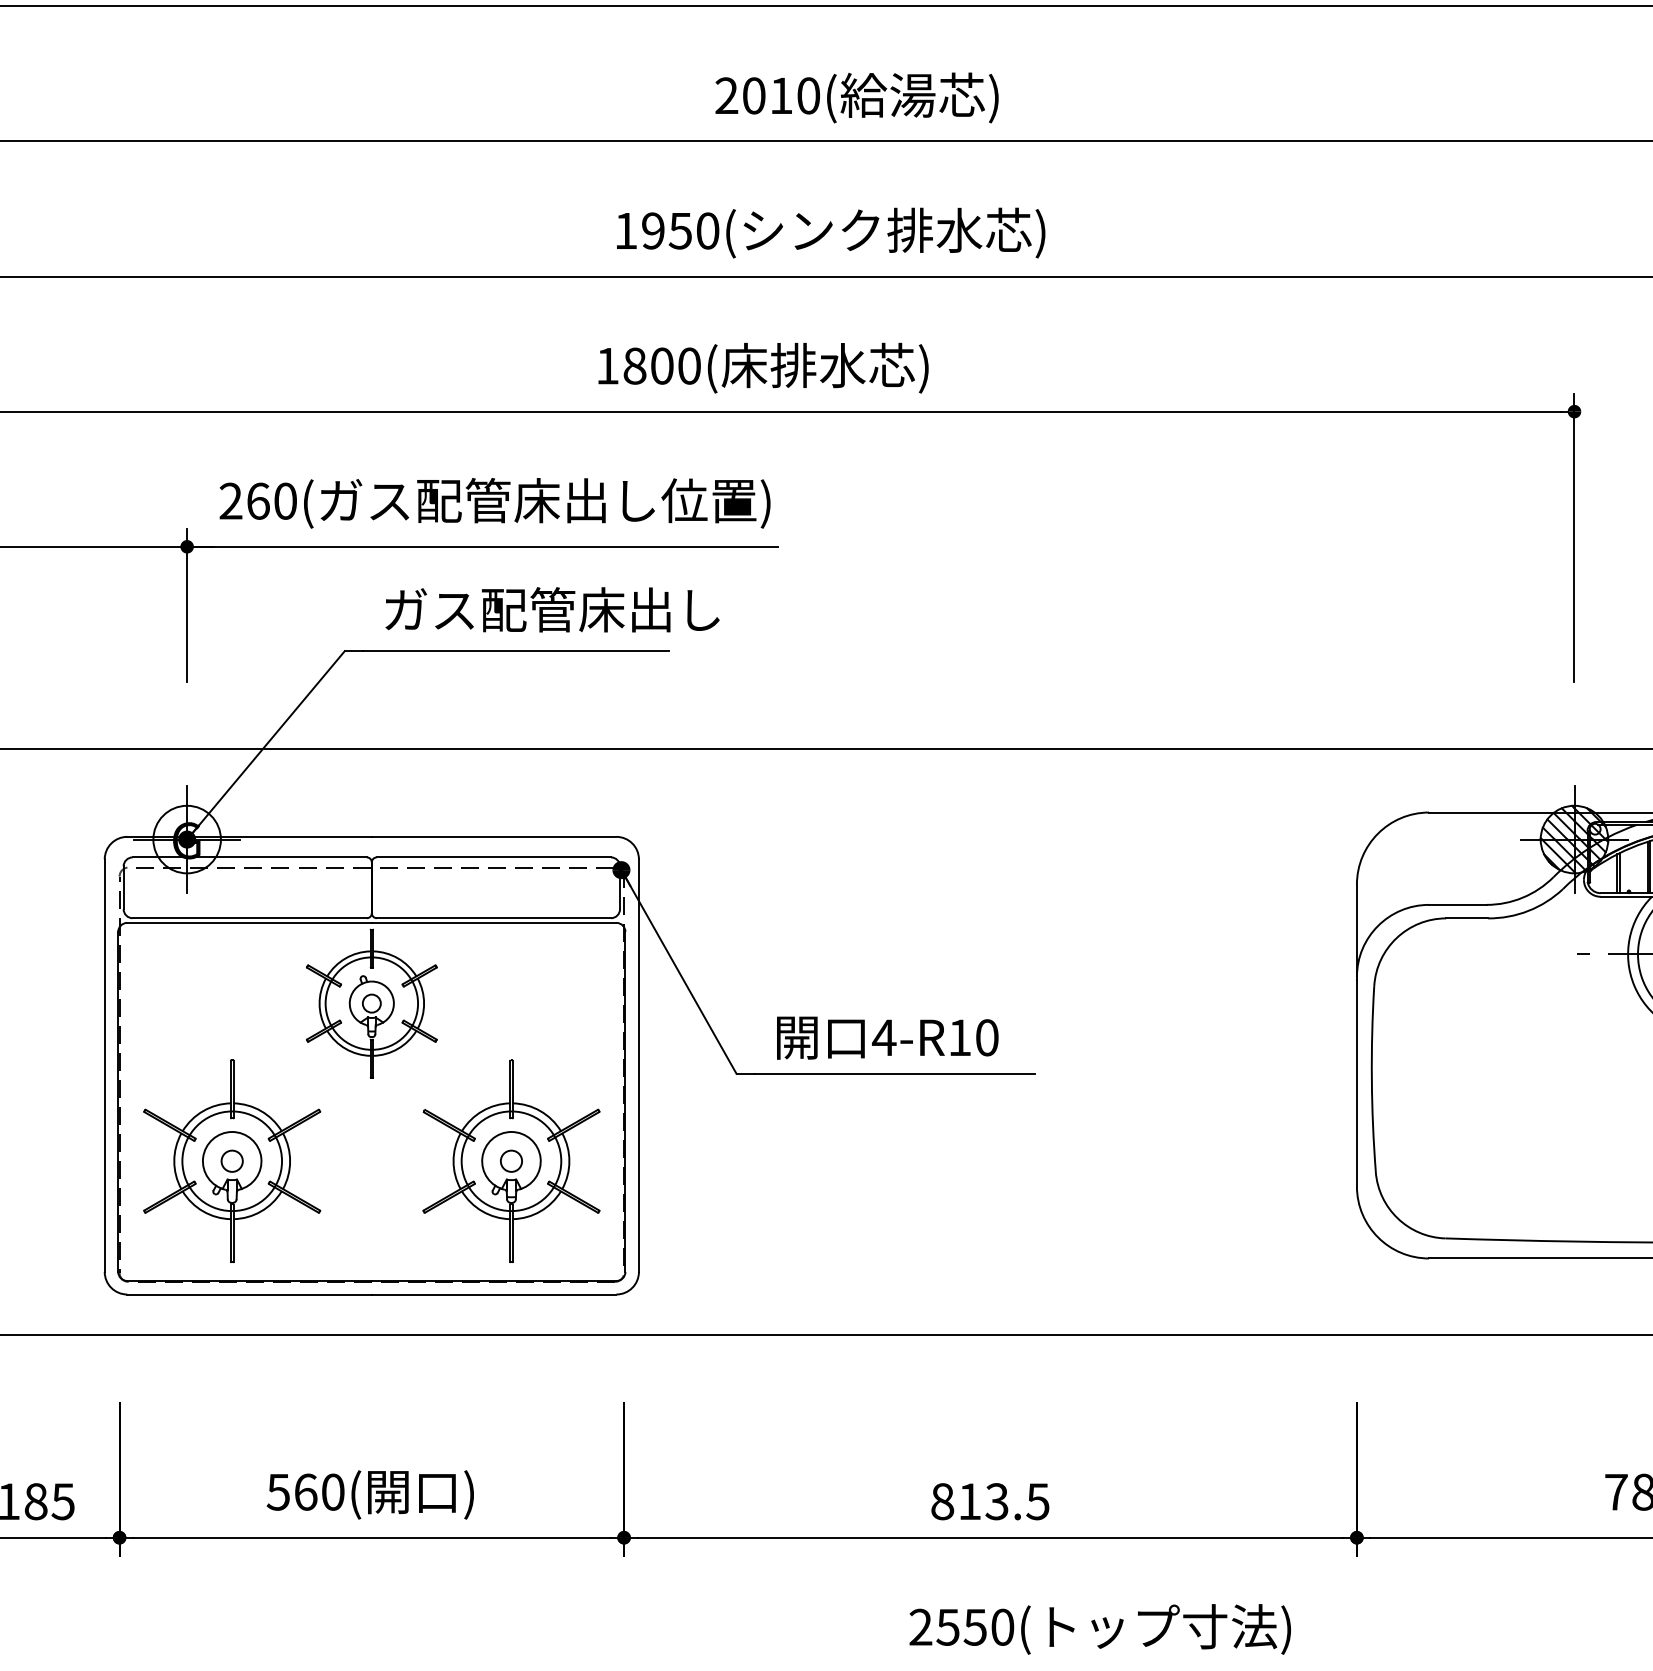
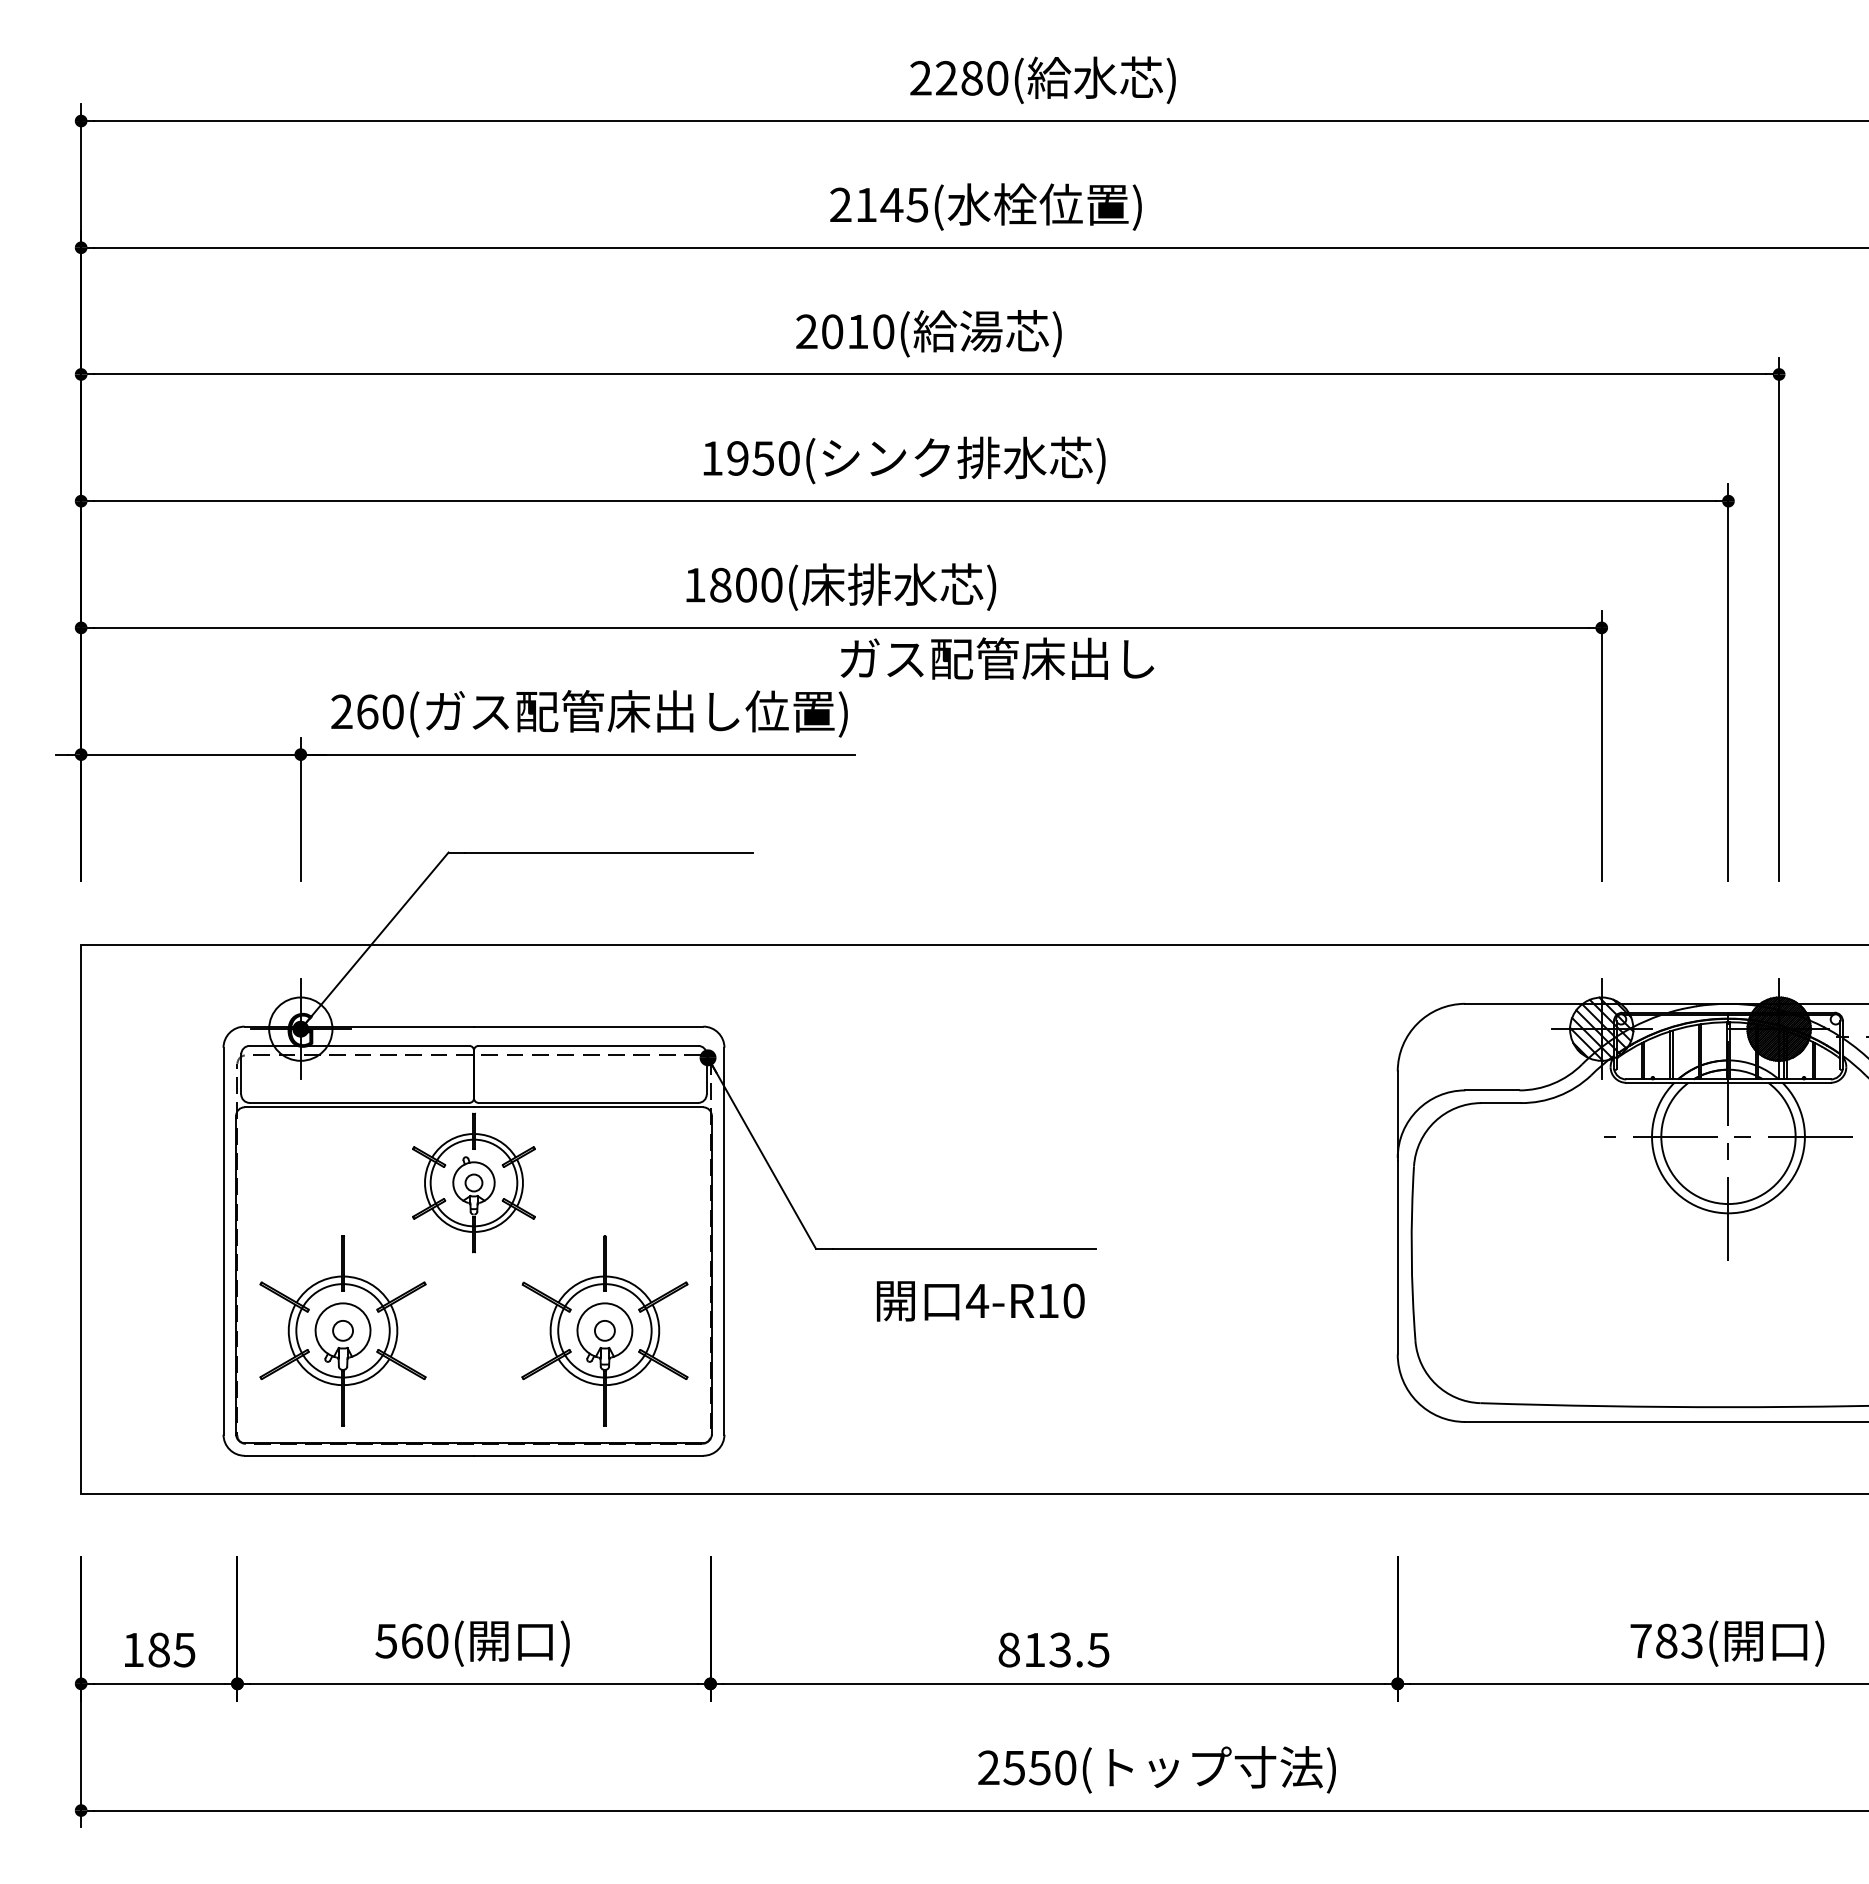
text: (552, 609) -> (997, 658), moved
text: (887, 1038) -> (980, 1301), moved

